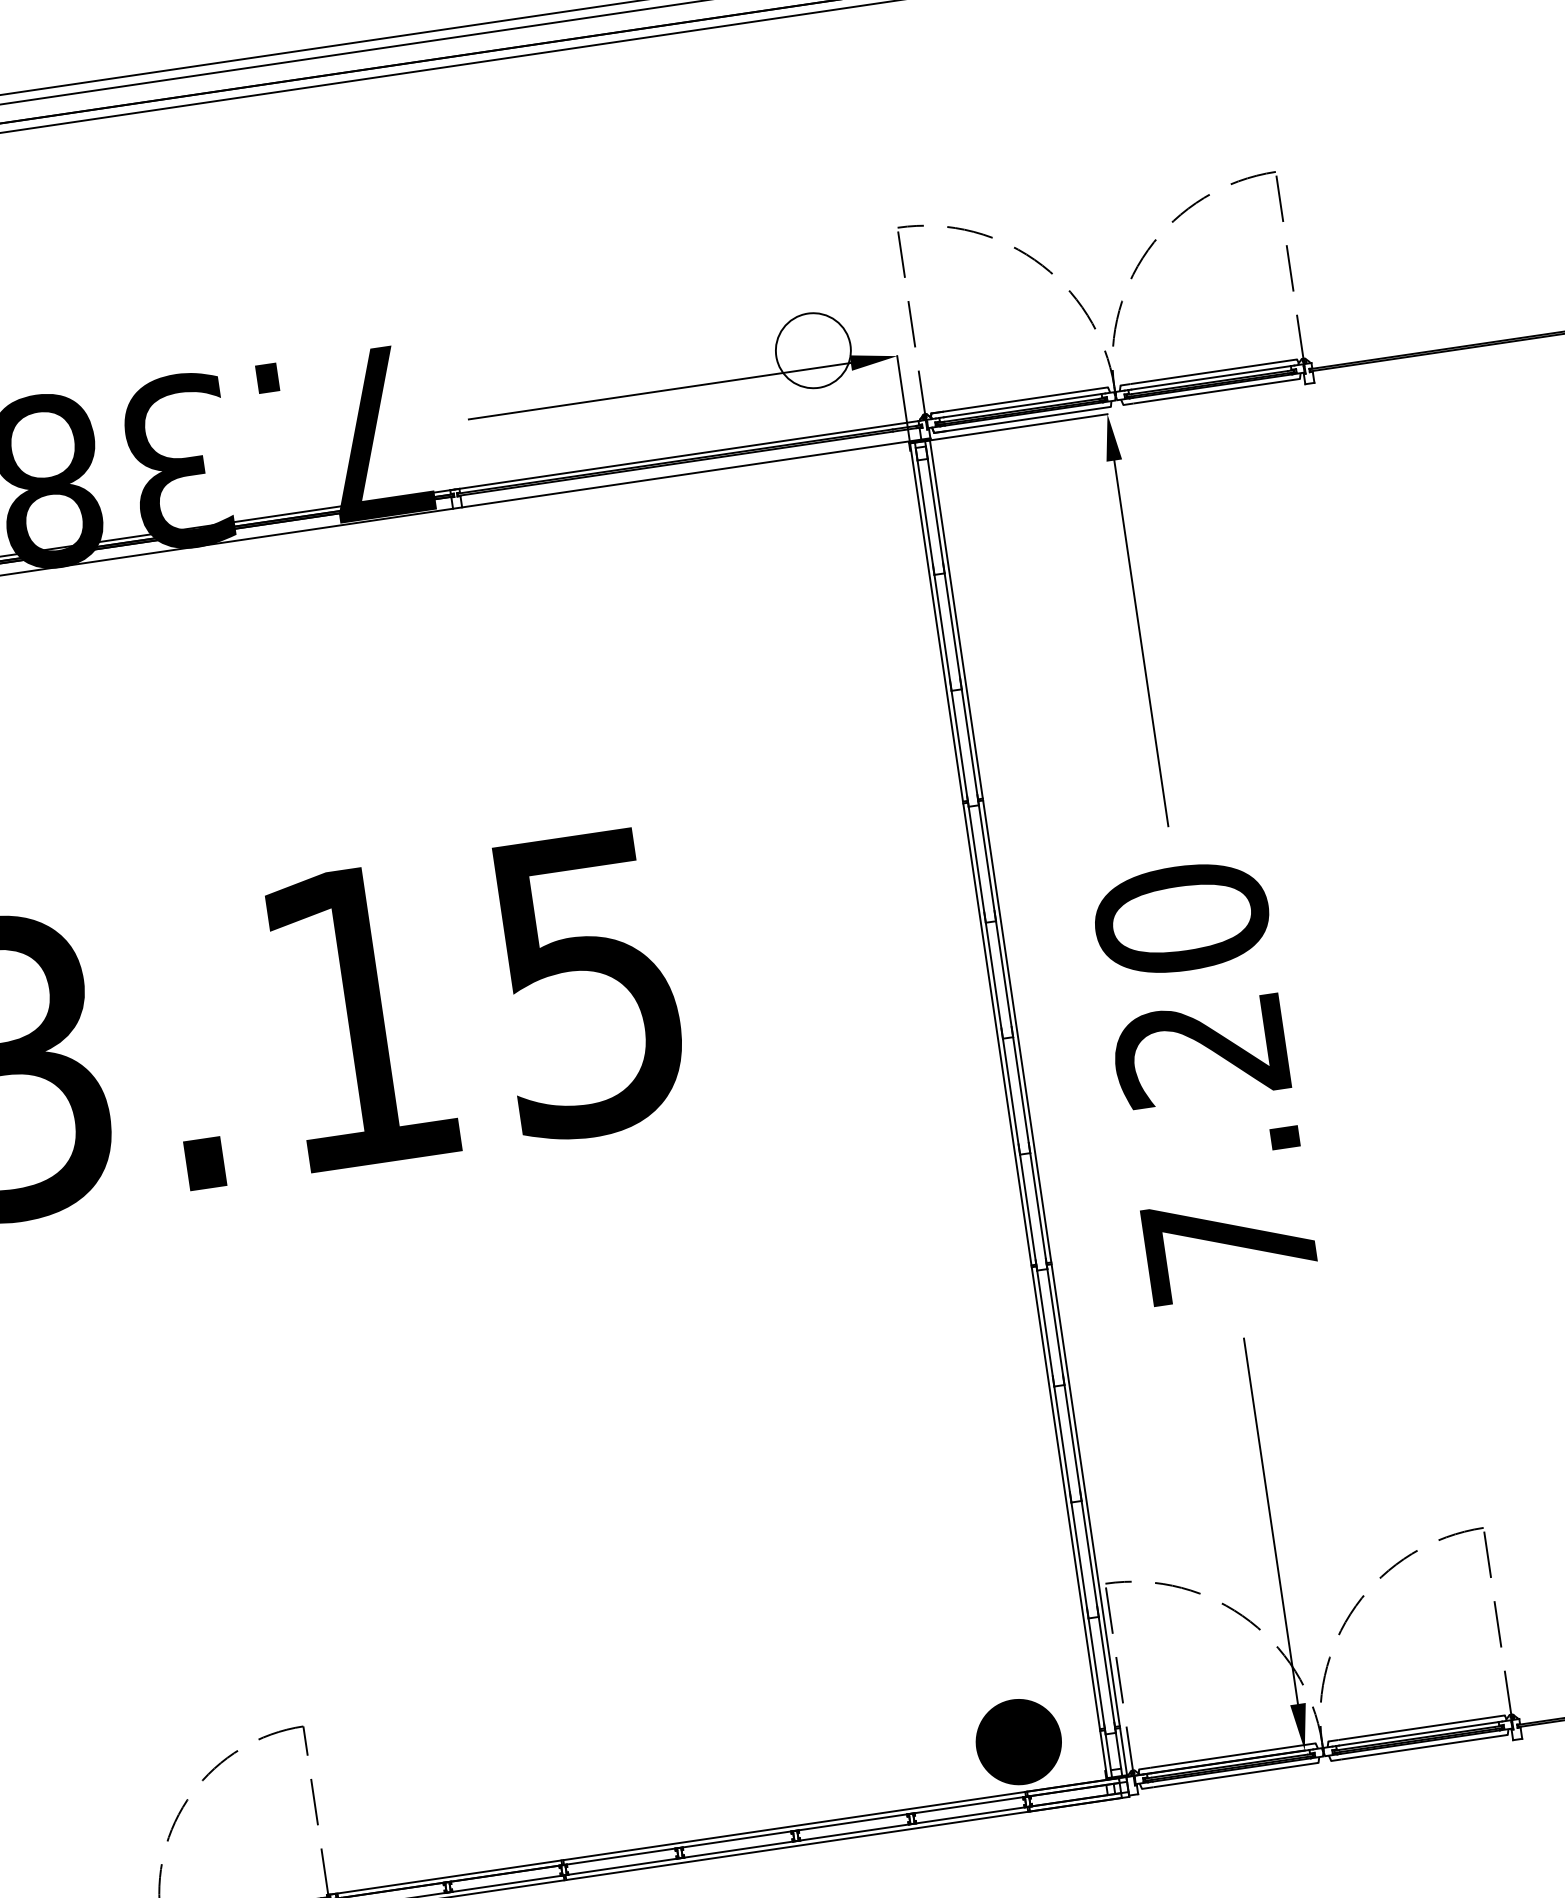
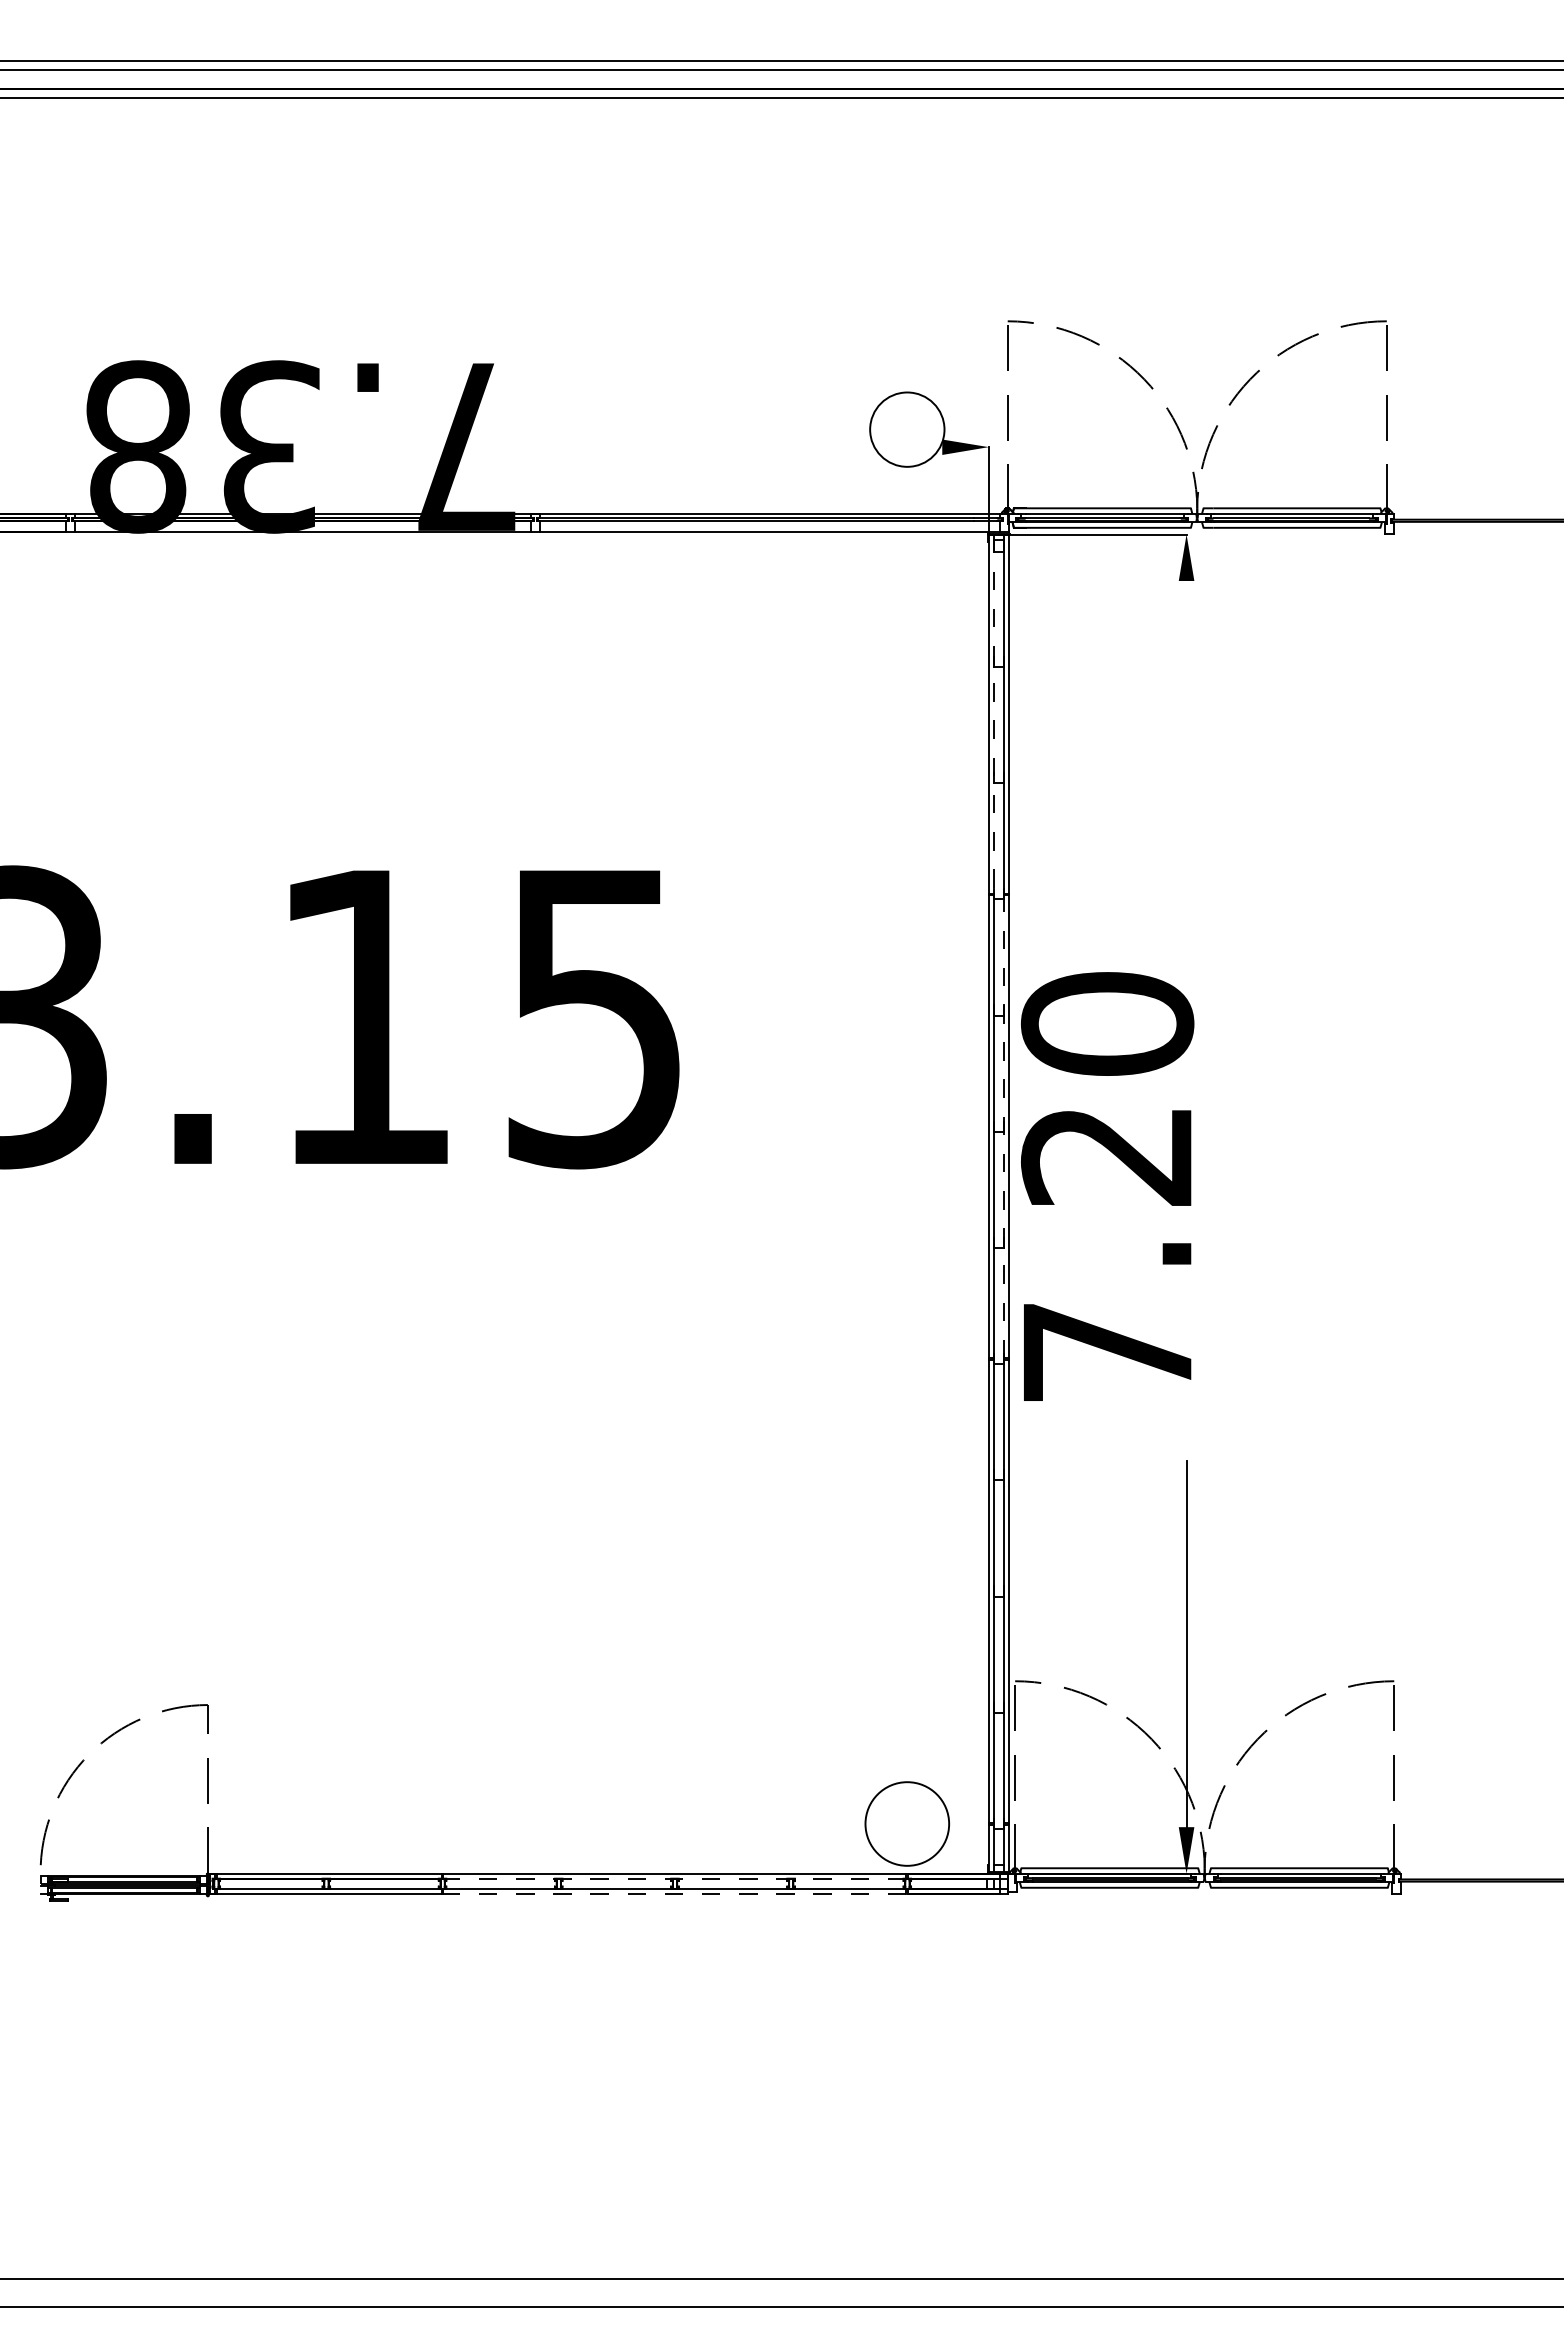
line: (659, 391) -> (750, 447), removed
line: (941, 622) -> (993, 714), solid -> dashed
line: (1141, 643) -> (1186, 764), removed
line: (1012, 1031) -> (1003, 1126), solid -> dashed
text: (1205, 1080) -> (1107, 1186), moved
fill: (1018, 1741) -> (907, 1823), removed
line: (794, 1830) -> (674, 1878), solid -> dashed
line: (796, 1845) -> (674, 1893), solid -> dashed

